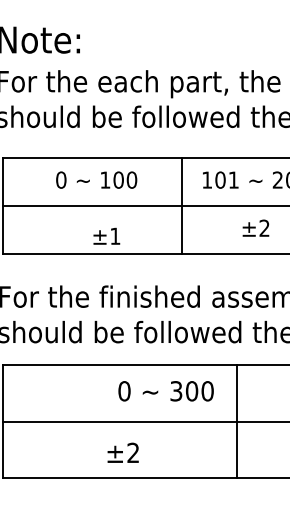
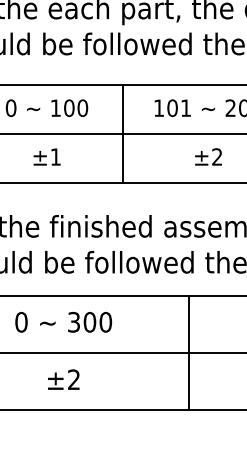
line: (181, 205) -> (122, 133), moved
text: (106, 235) -> (46, 156), moved
text: (165, 391) -> (63, 322), moved
text: (122, 452) -> (63, 379), moved

